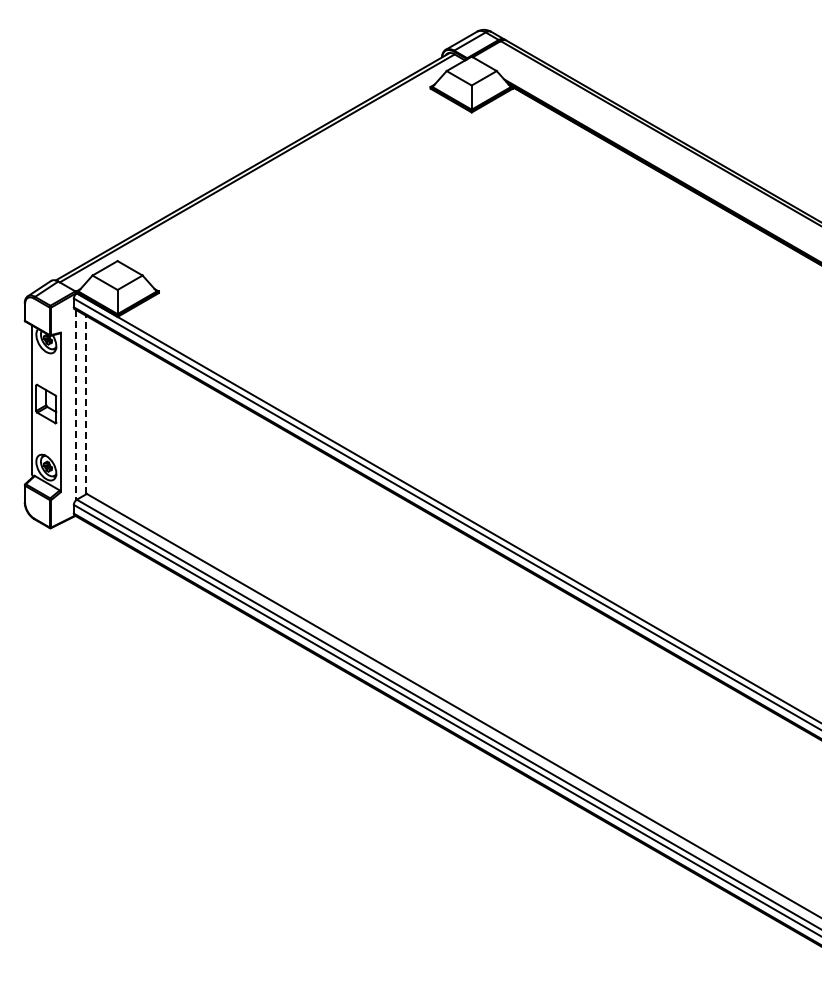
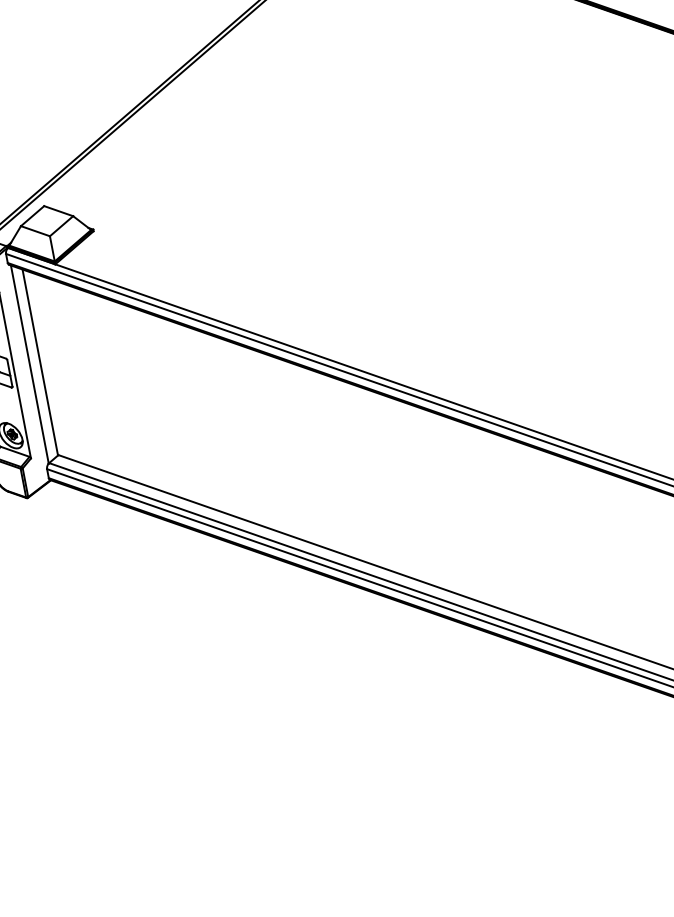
line: (86, 404) -> (40, 361), dashed -> solid
line: (76, 405) -> (30, 364), dashed -> solid

